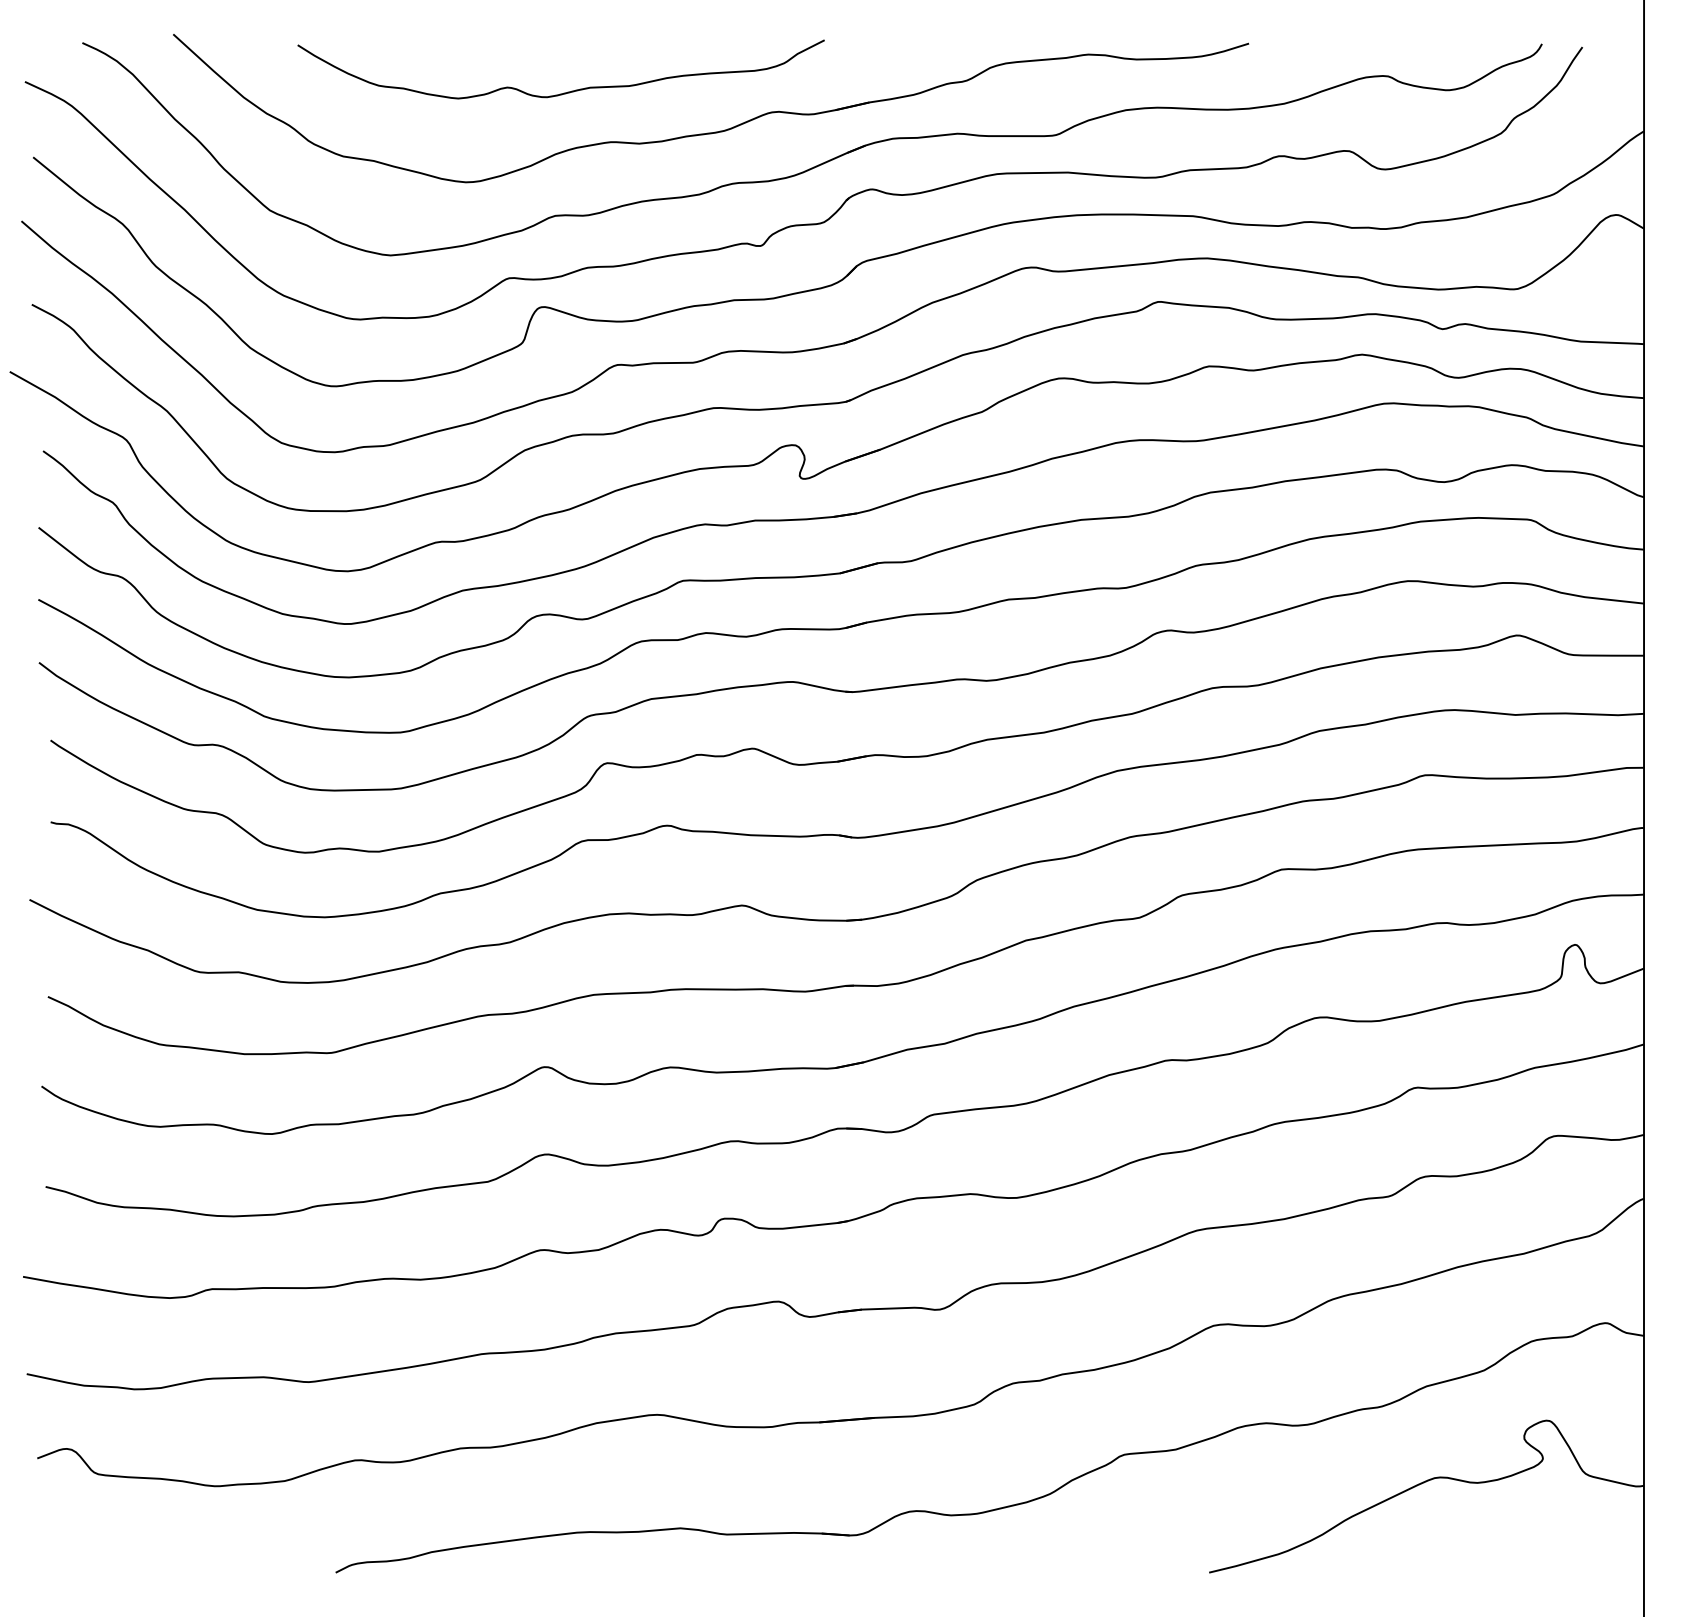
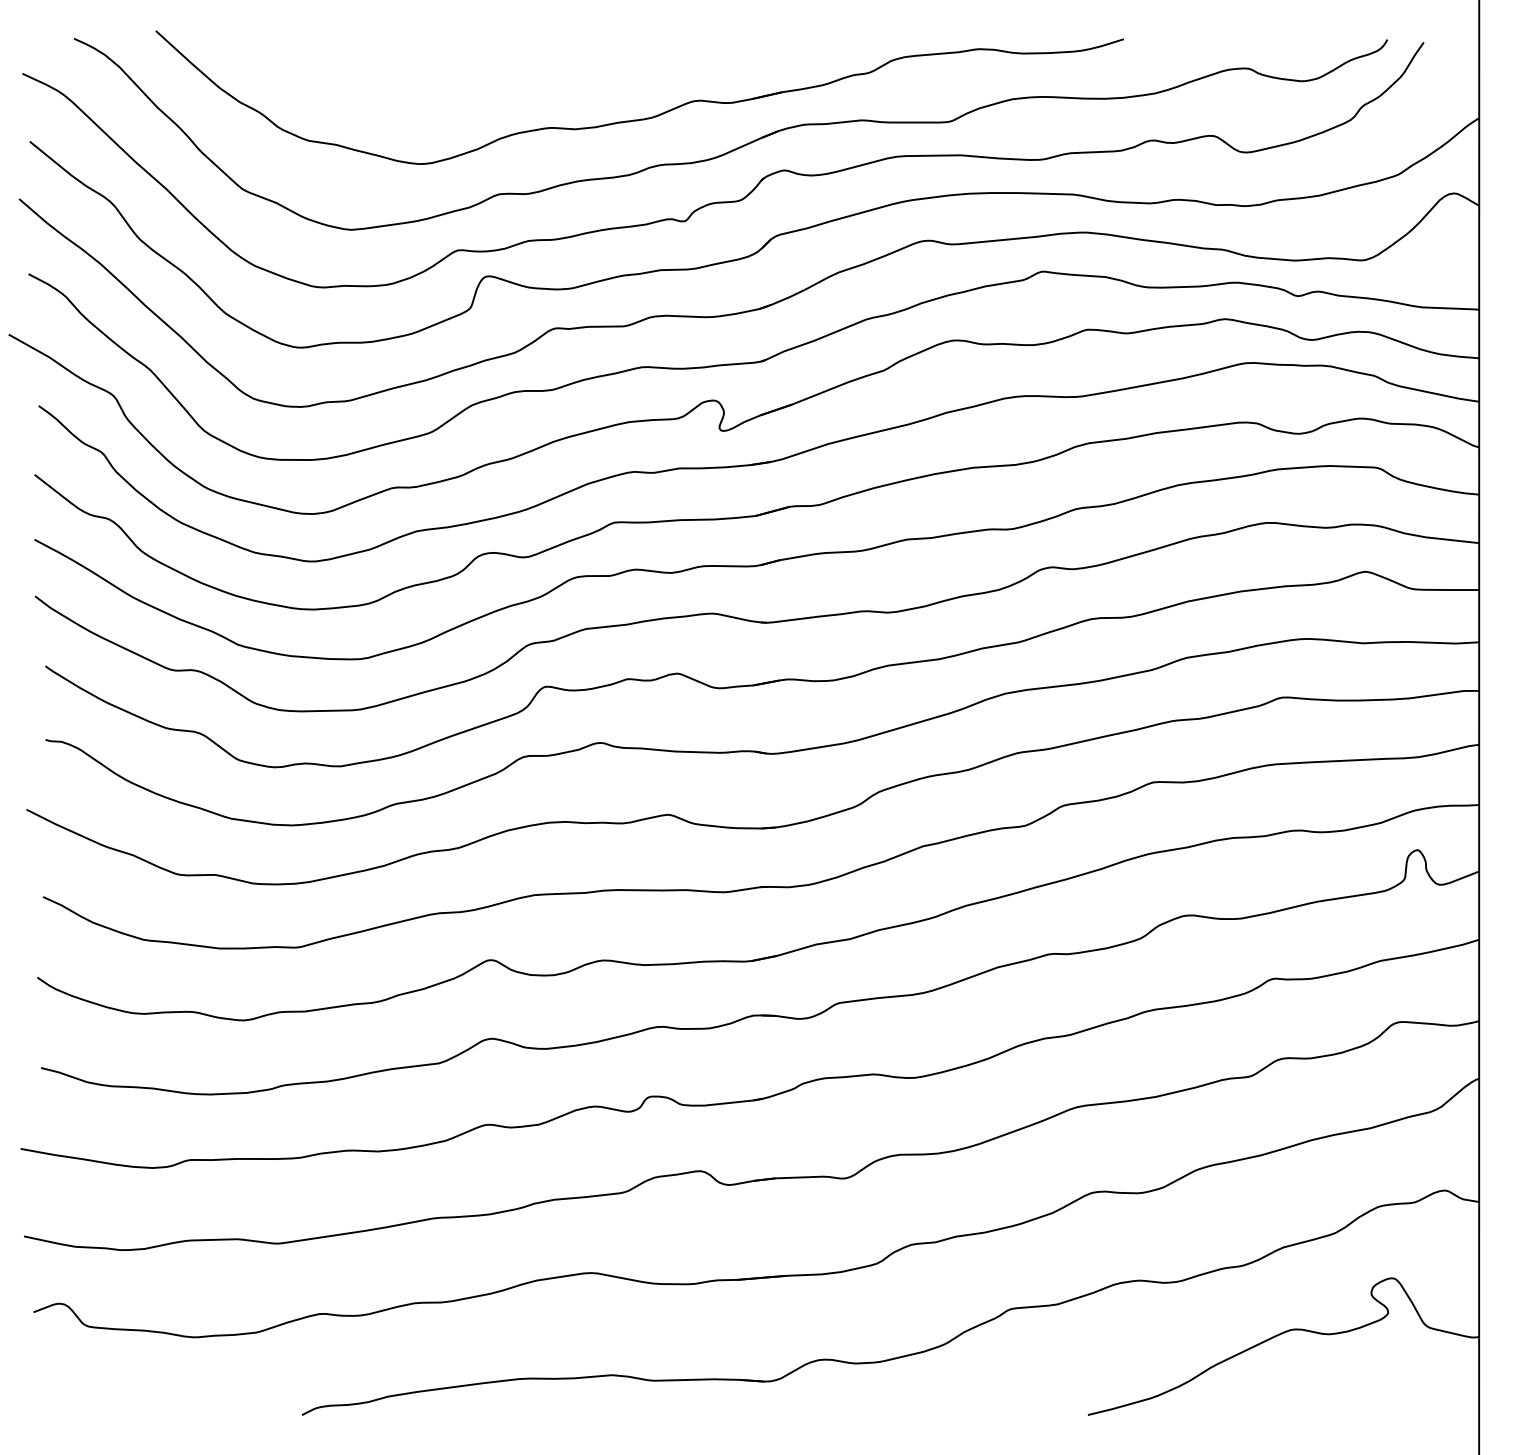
curve: (566, 91) -> (509, 82), removed

